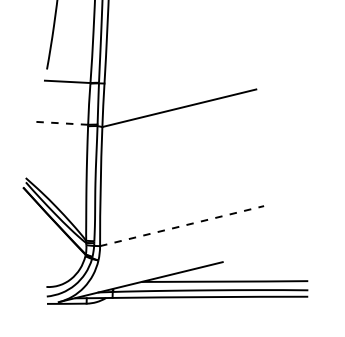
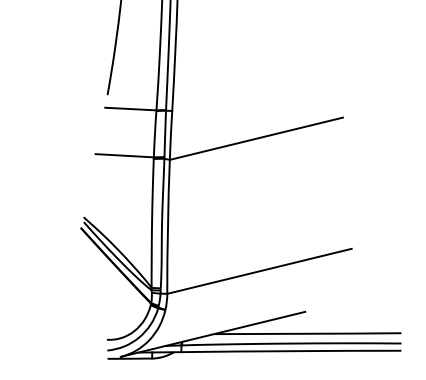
line: (62, 123) -> (125, 155), dashed -> solid
line: (182, 226) -> (259, 271), dashed -> solid

